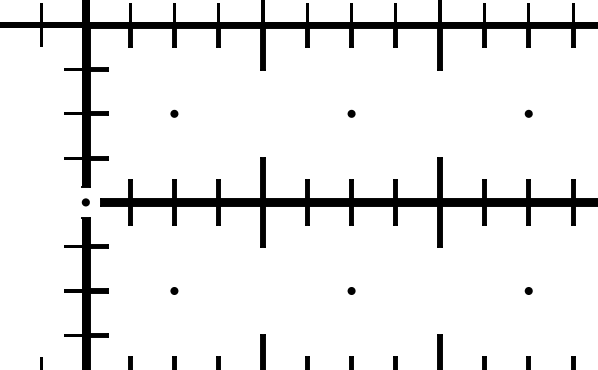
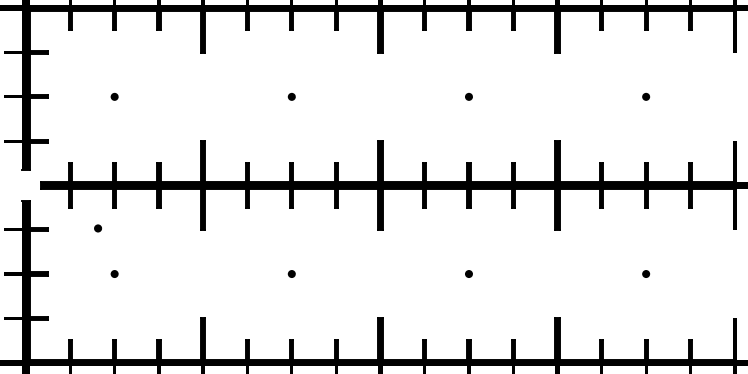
part: (85, 202) -> (97, 228), moved

